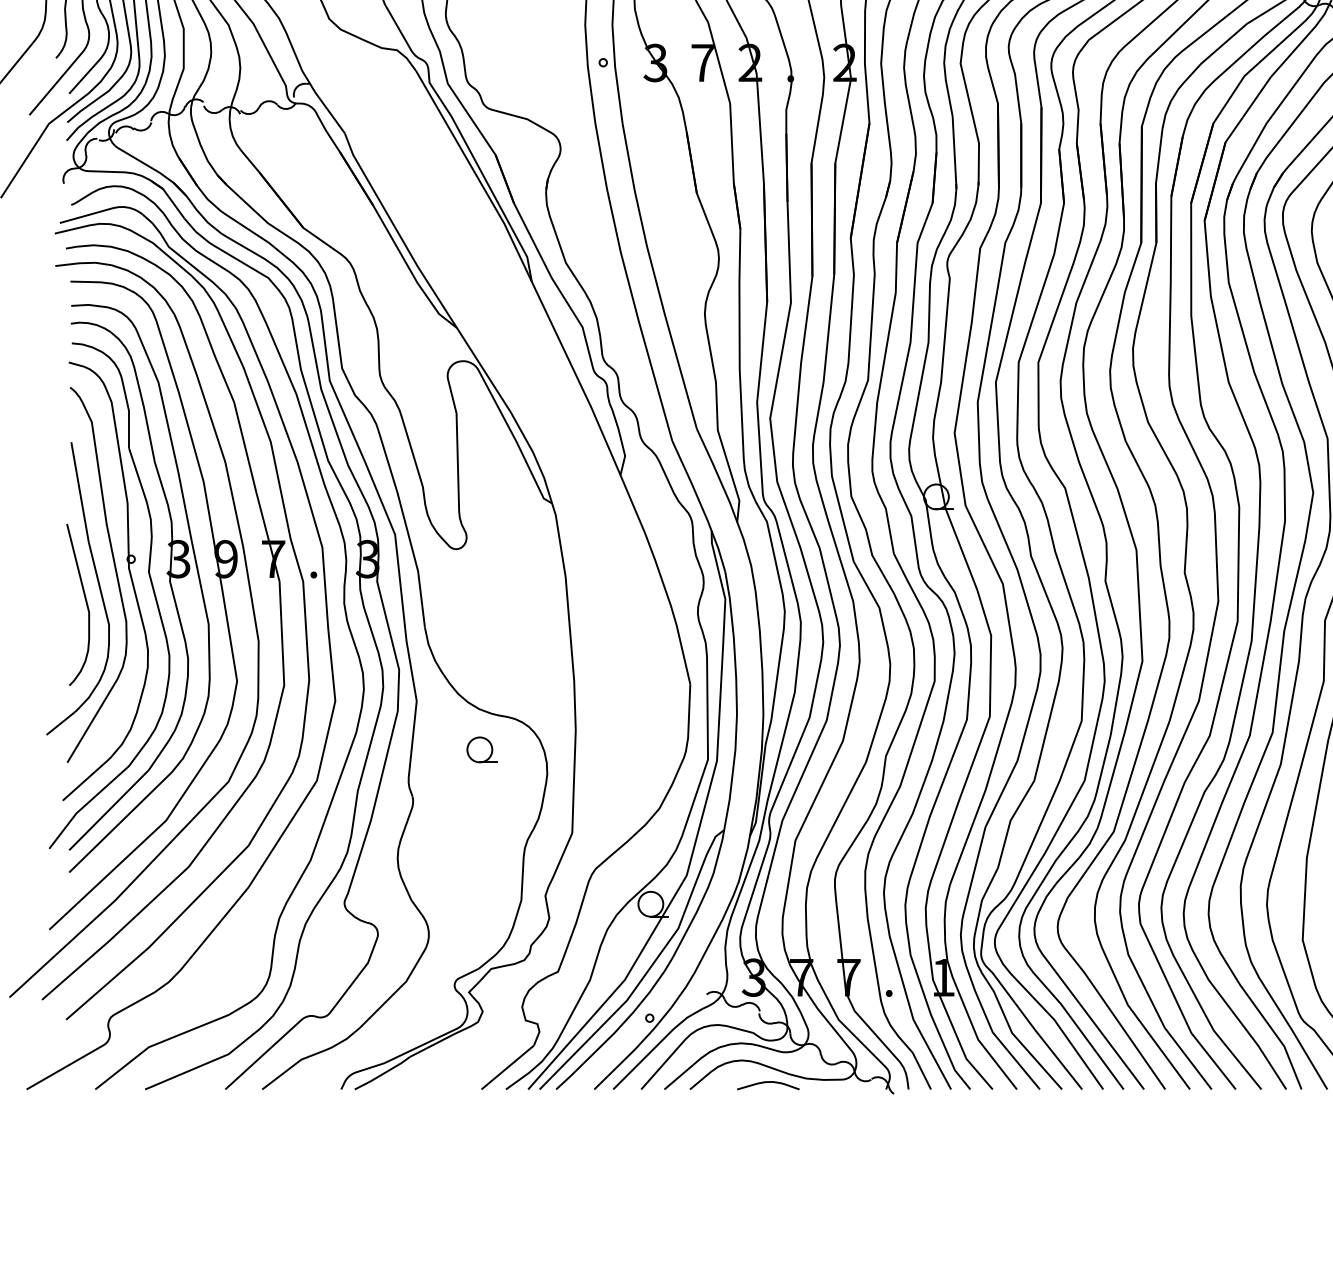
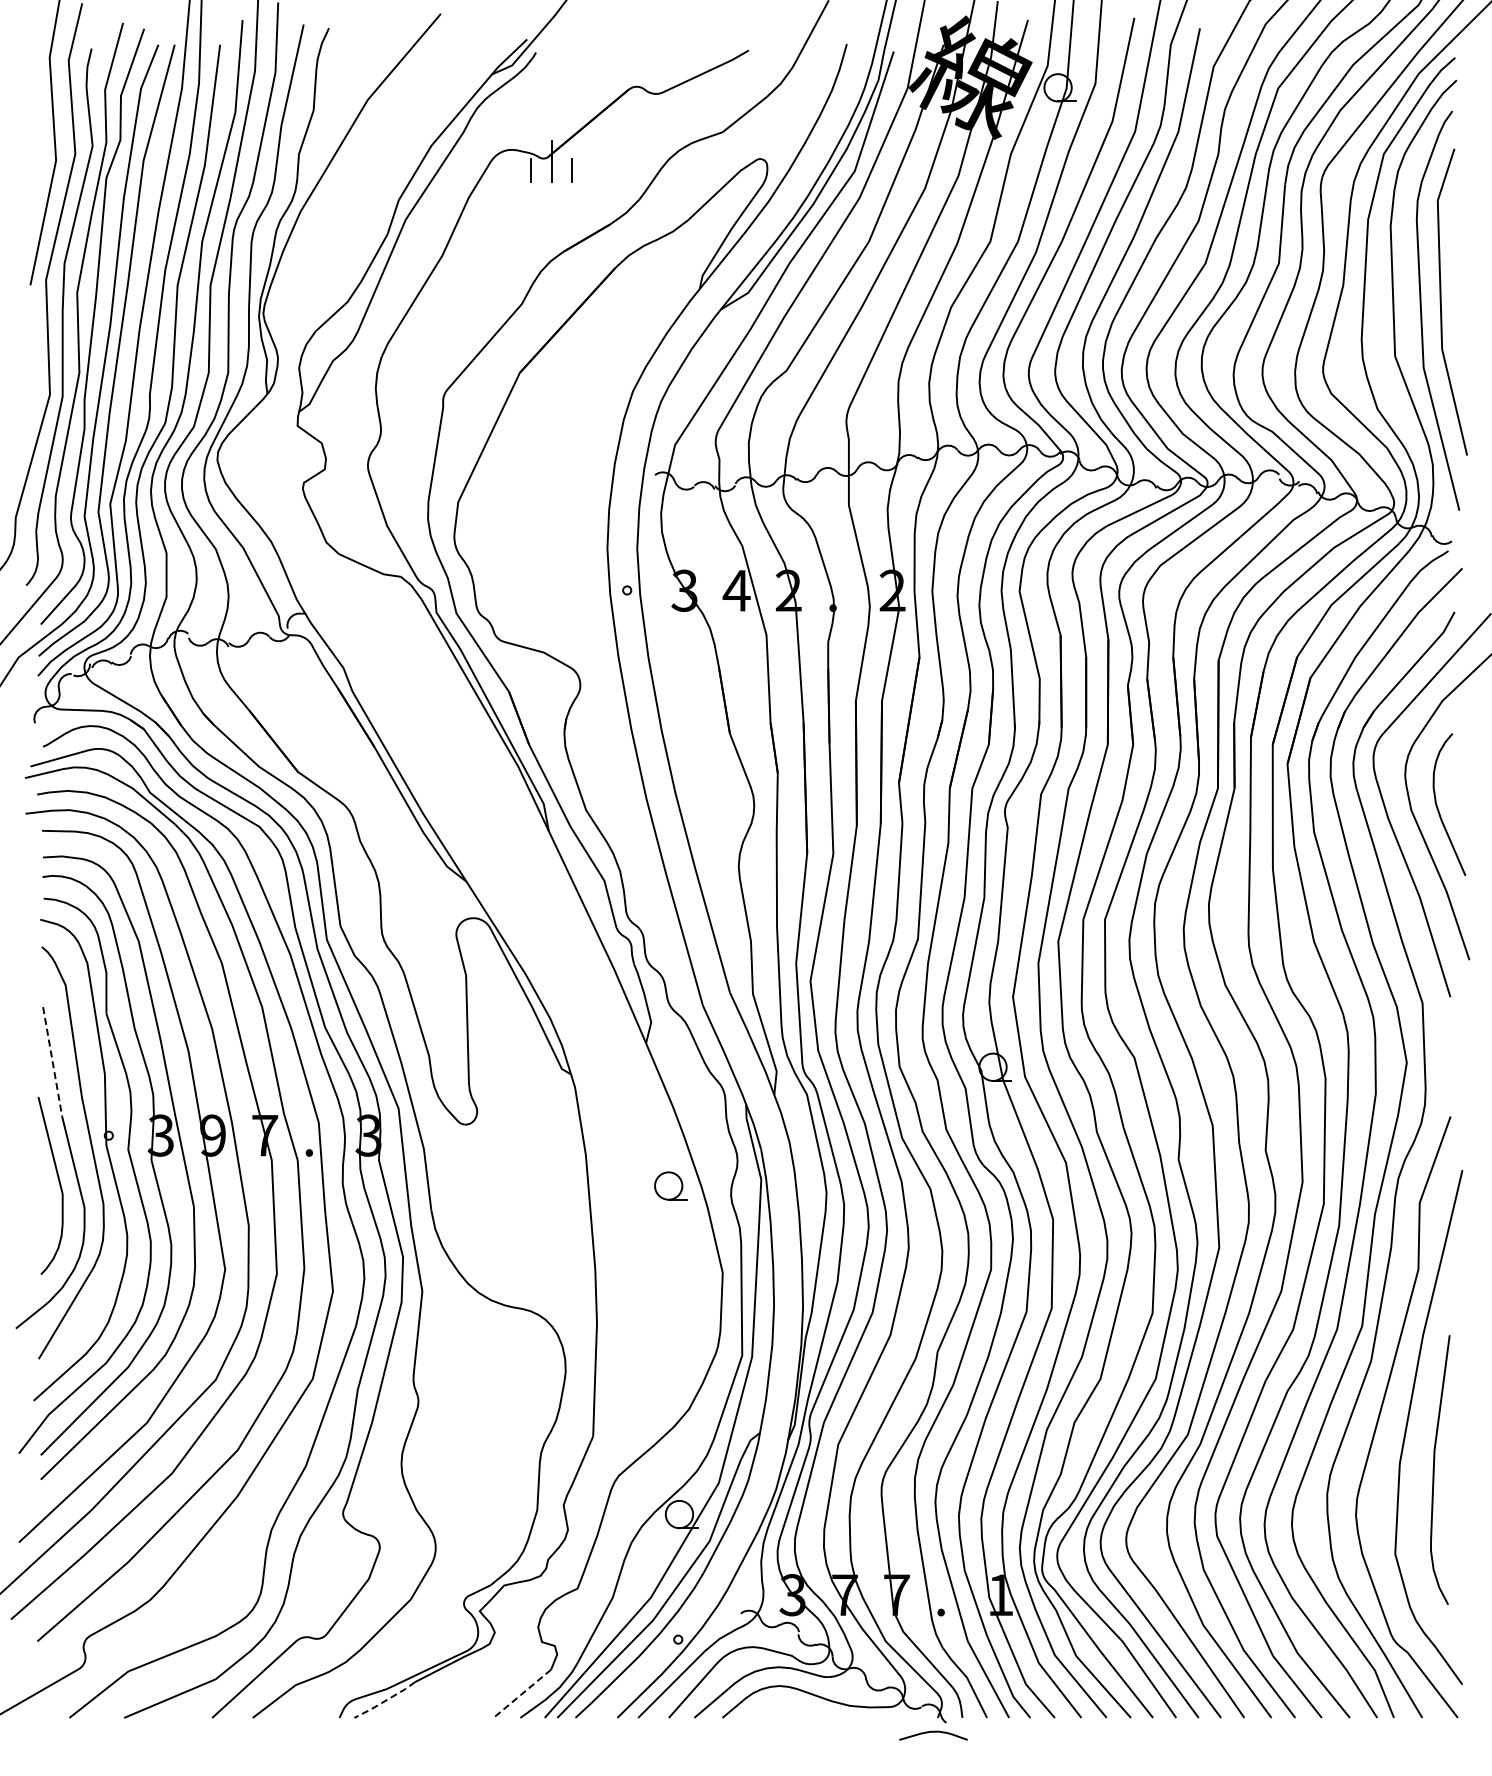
text: (702, 62) -> (736, 590), 7 -> 4
line: (79, 492) -> (52, 1062), solid -> dashed
part: (481, 749) -> (670, 1185), moved
line: (507, 1067) -> (522, 1693), solid -> dashed
line: (383, 1074) -> (385, 1701), solid -> dashed
curve: (768, 1082) -> (933, 1732), moved

